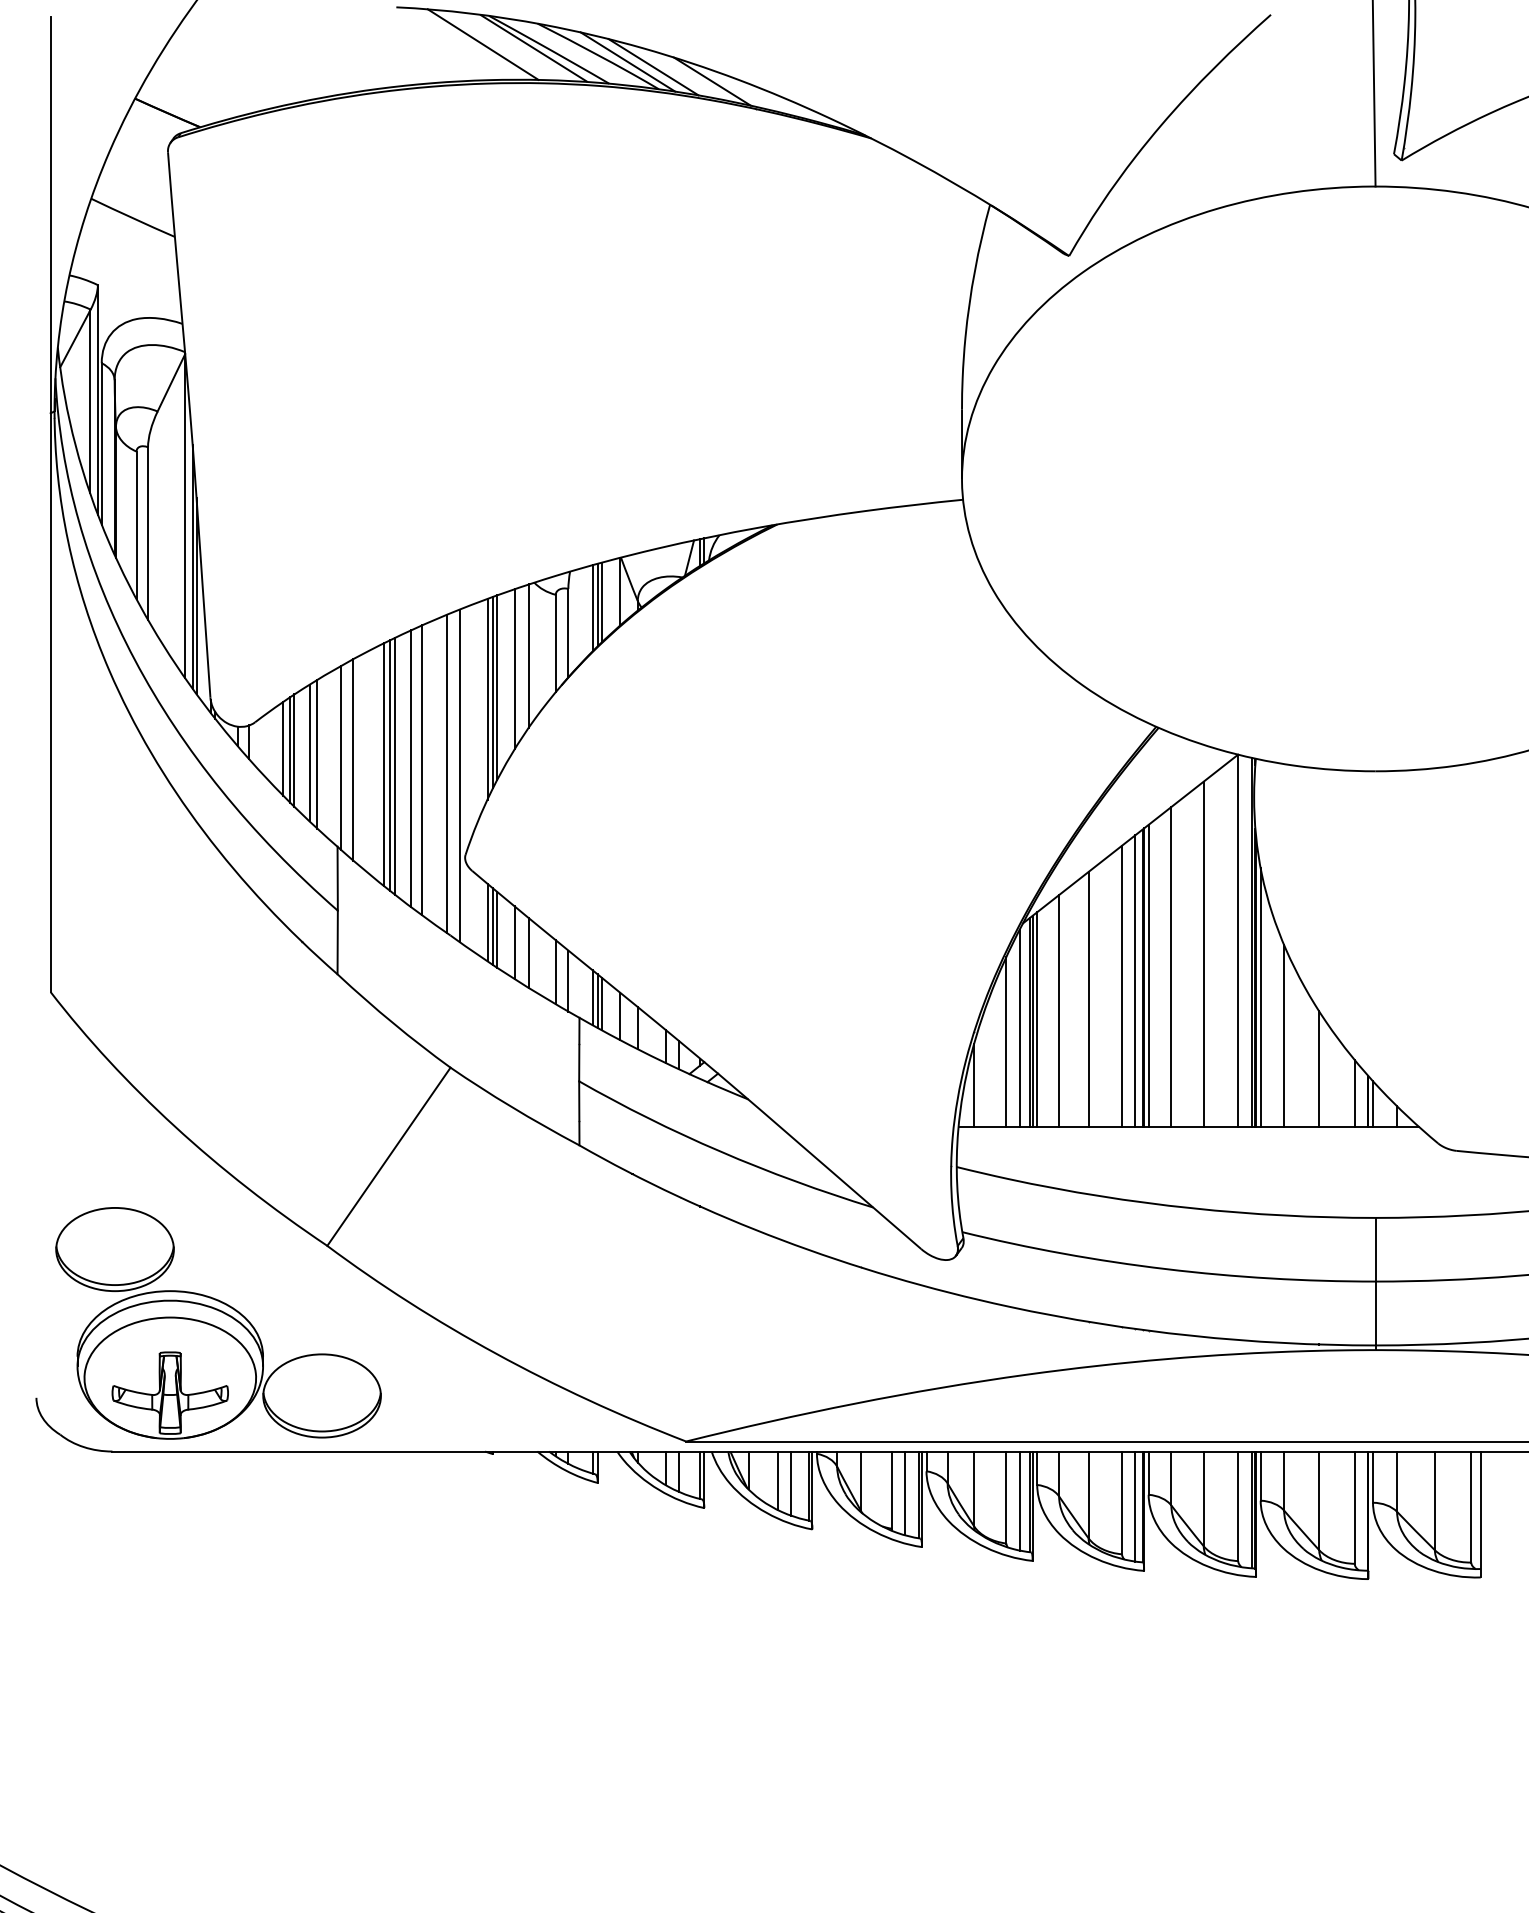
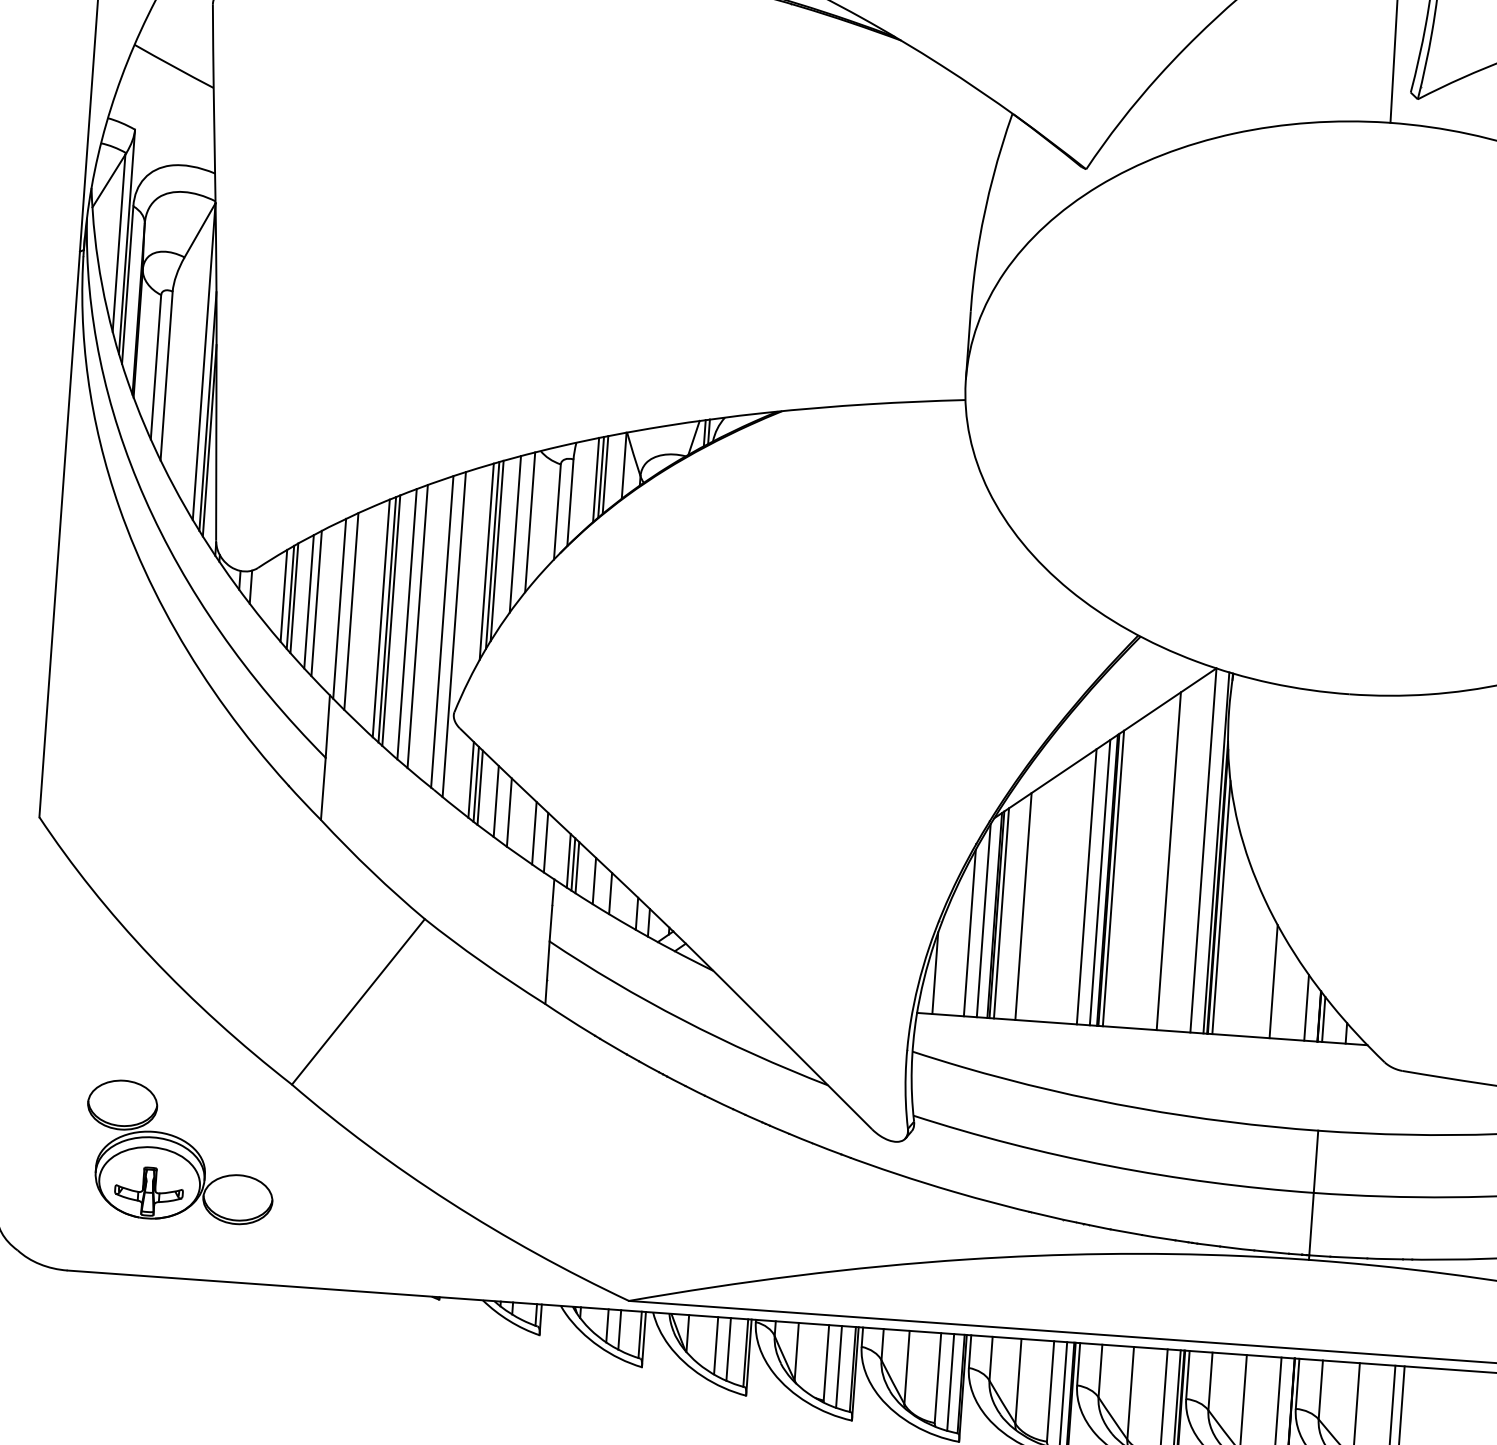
line: (1171, 966) -> (1136, 870), removed
line: (1088, 999) -> (1053, 897), removed
line: (1284, 1036) -> (1241, 947), removed
part: (218, 1323) -> (180, 1152), size x0.6

